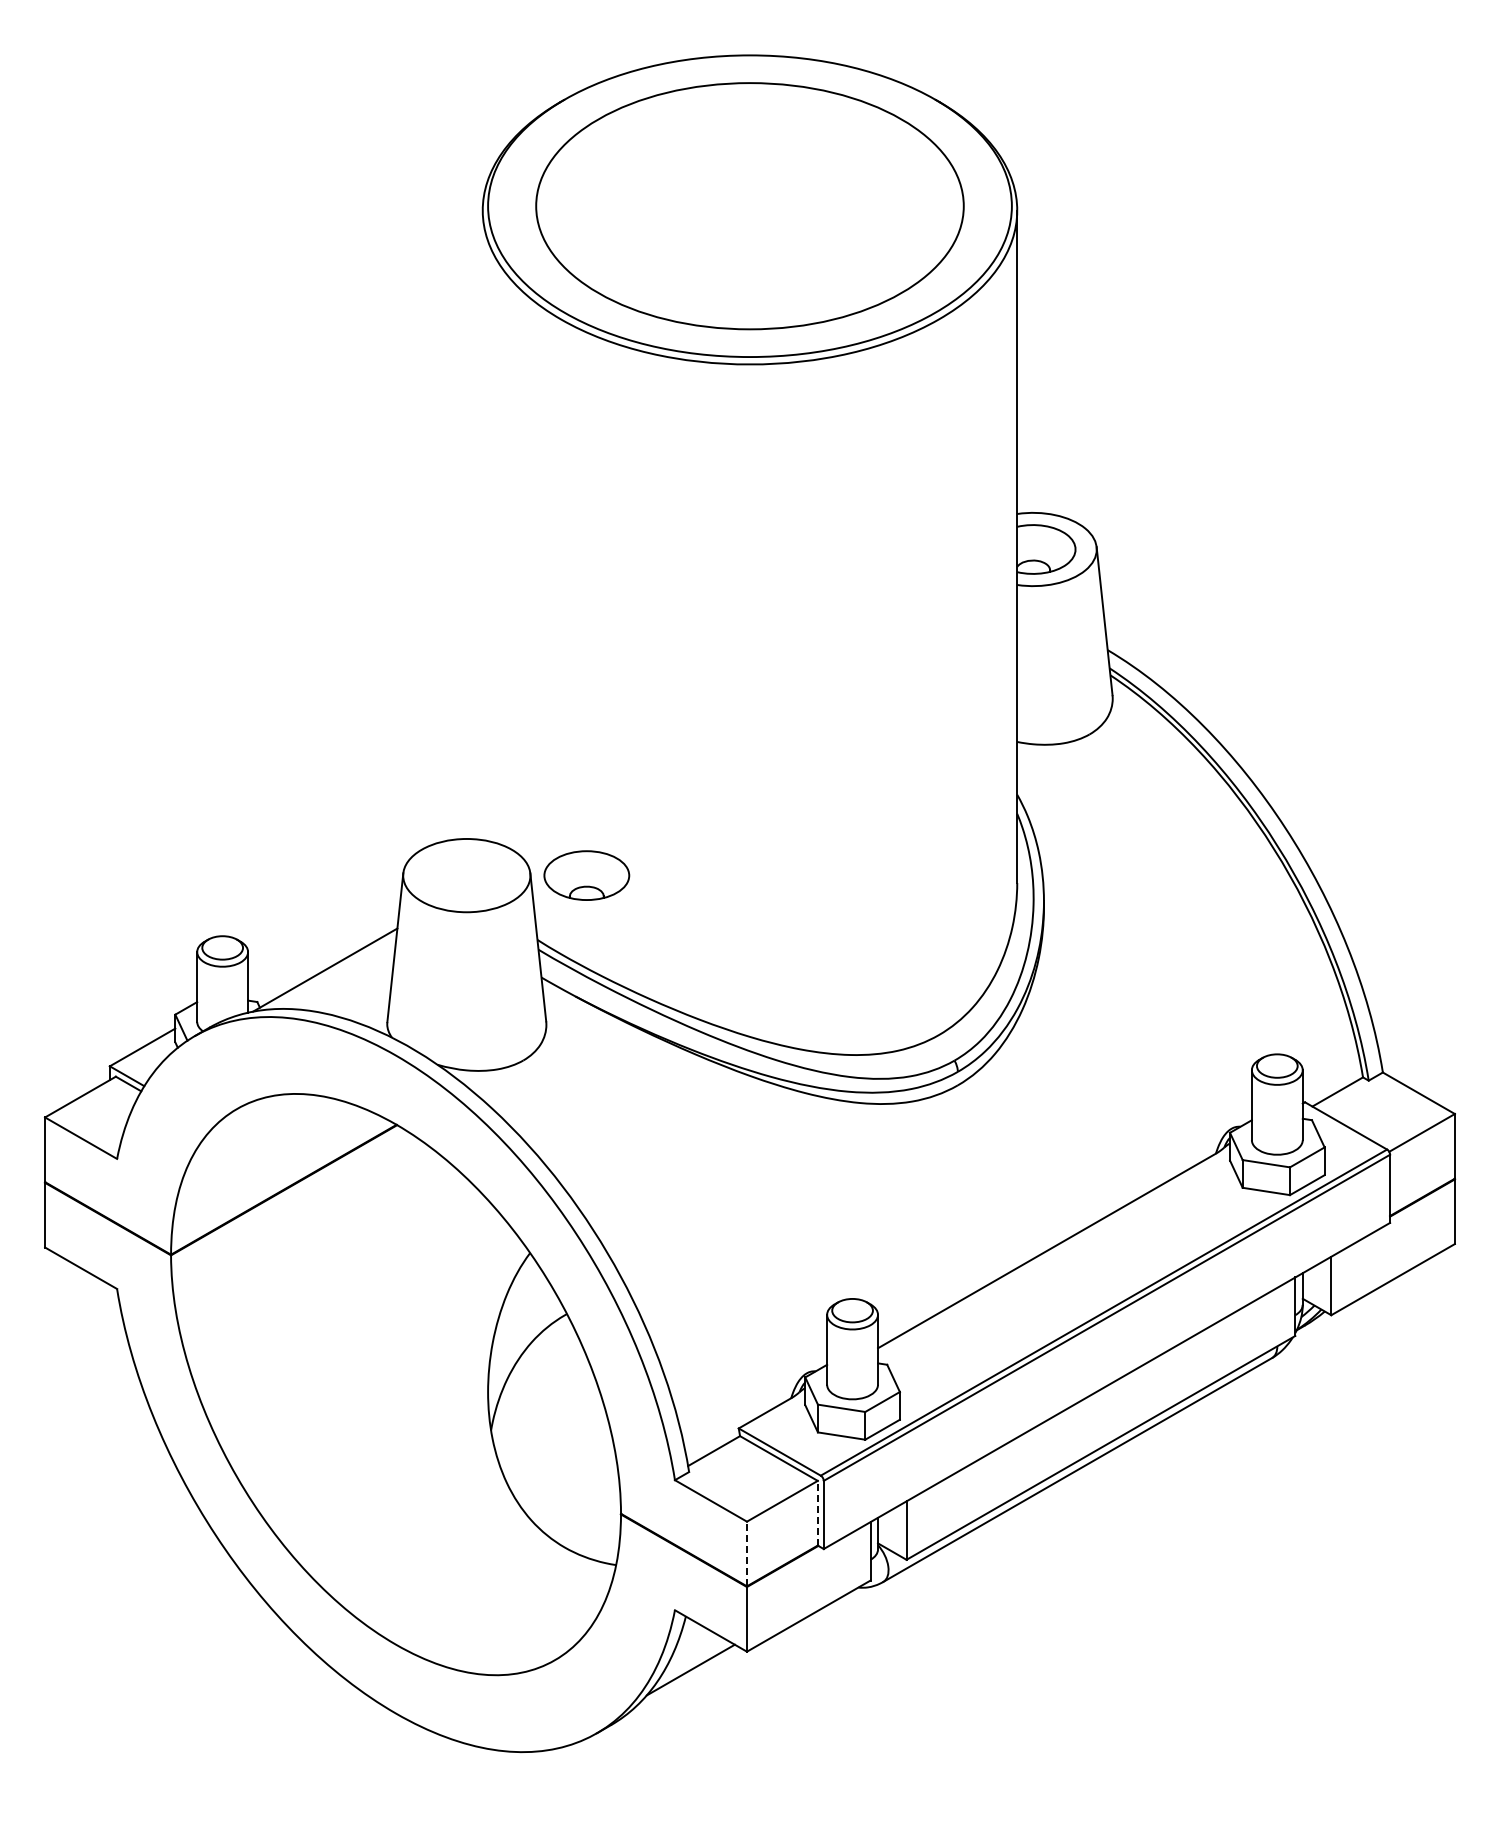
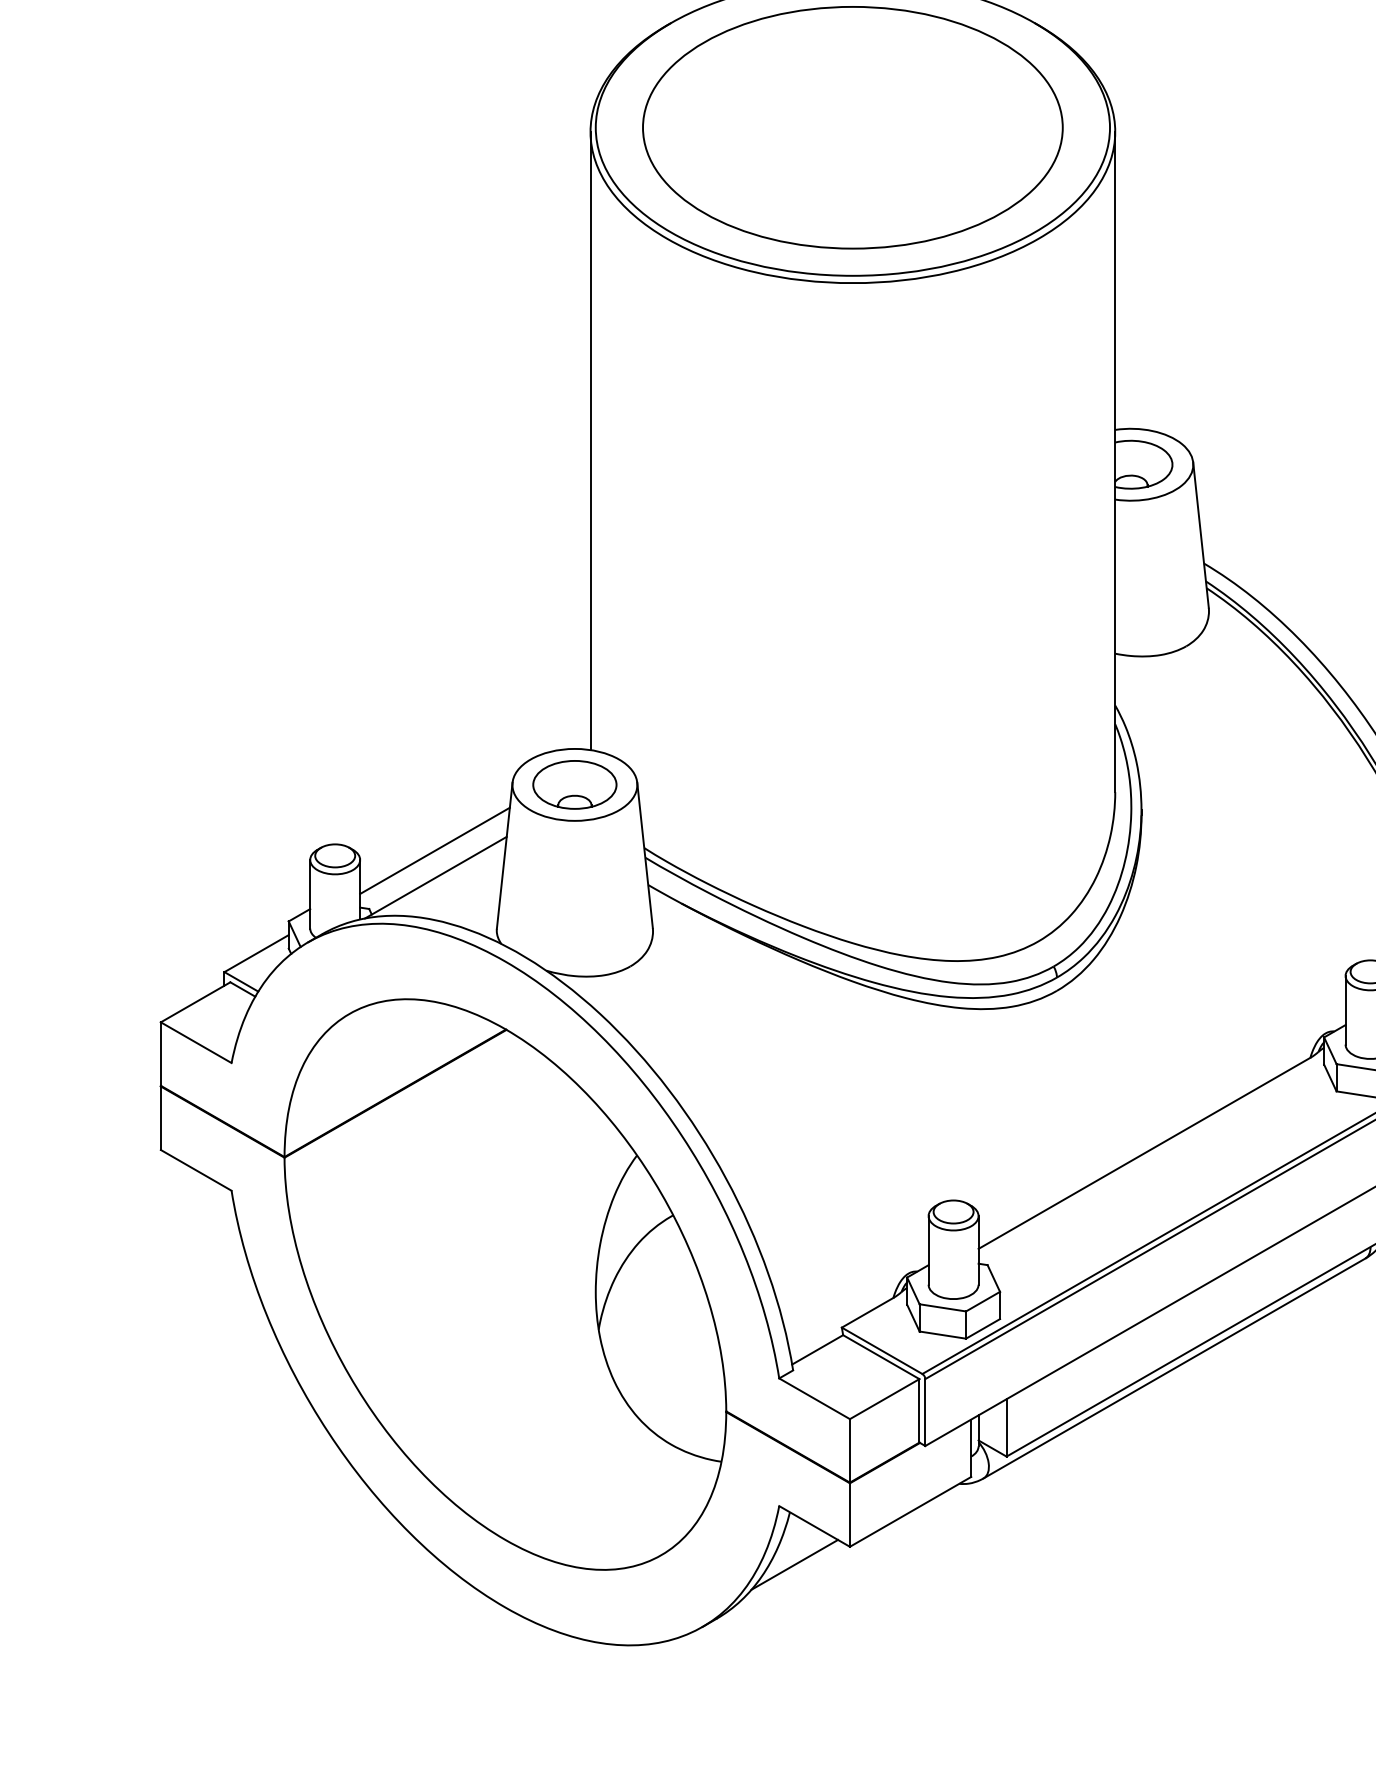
line: (482, 525) -> (590, 441), added
part: (586, 875) -> (574, 784), moved
line: (324, 942) -> (435, 850), added
line: (817, 1512) -> (919, 1410), dashed -> solid
line: (746, 1553) -> (849, 1450), dashed -> solid

